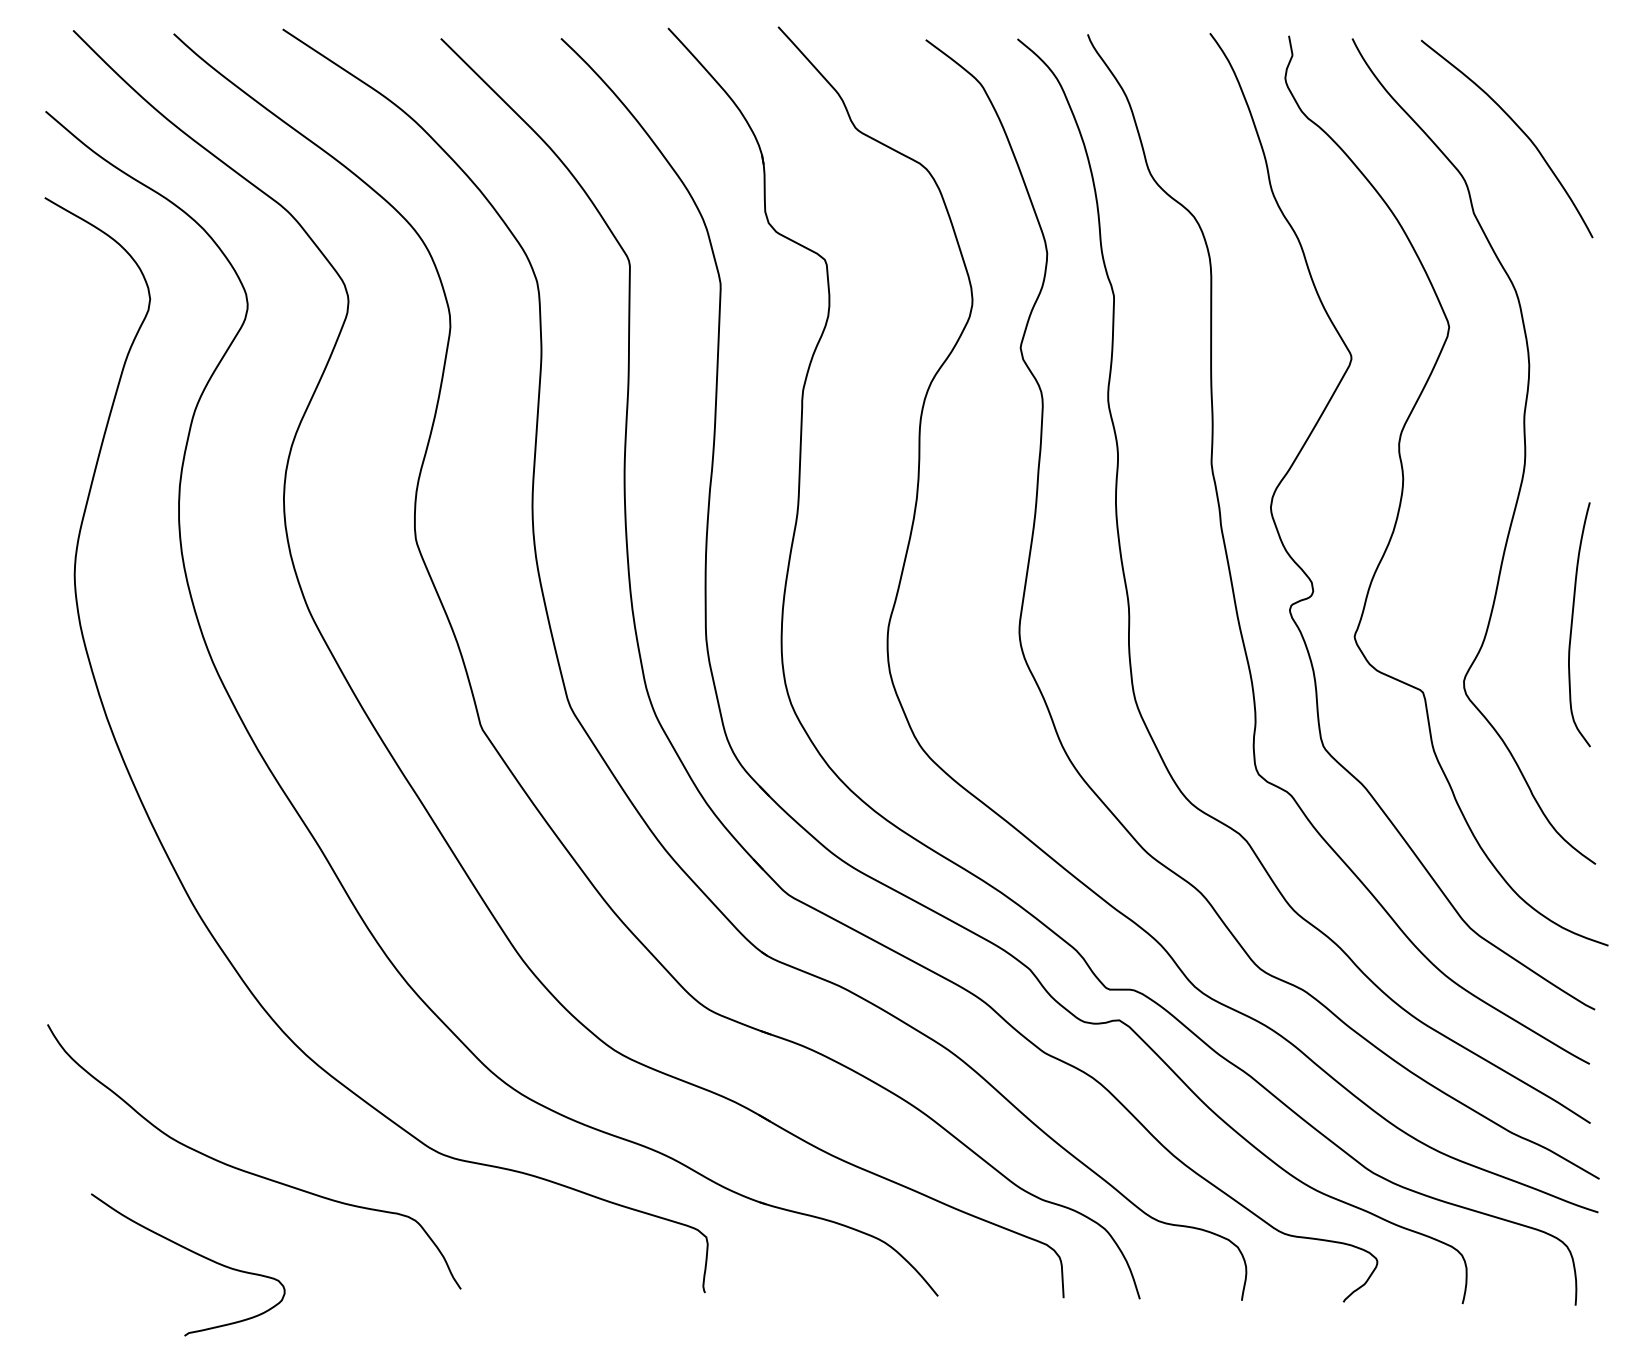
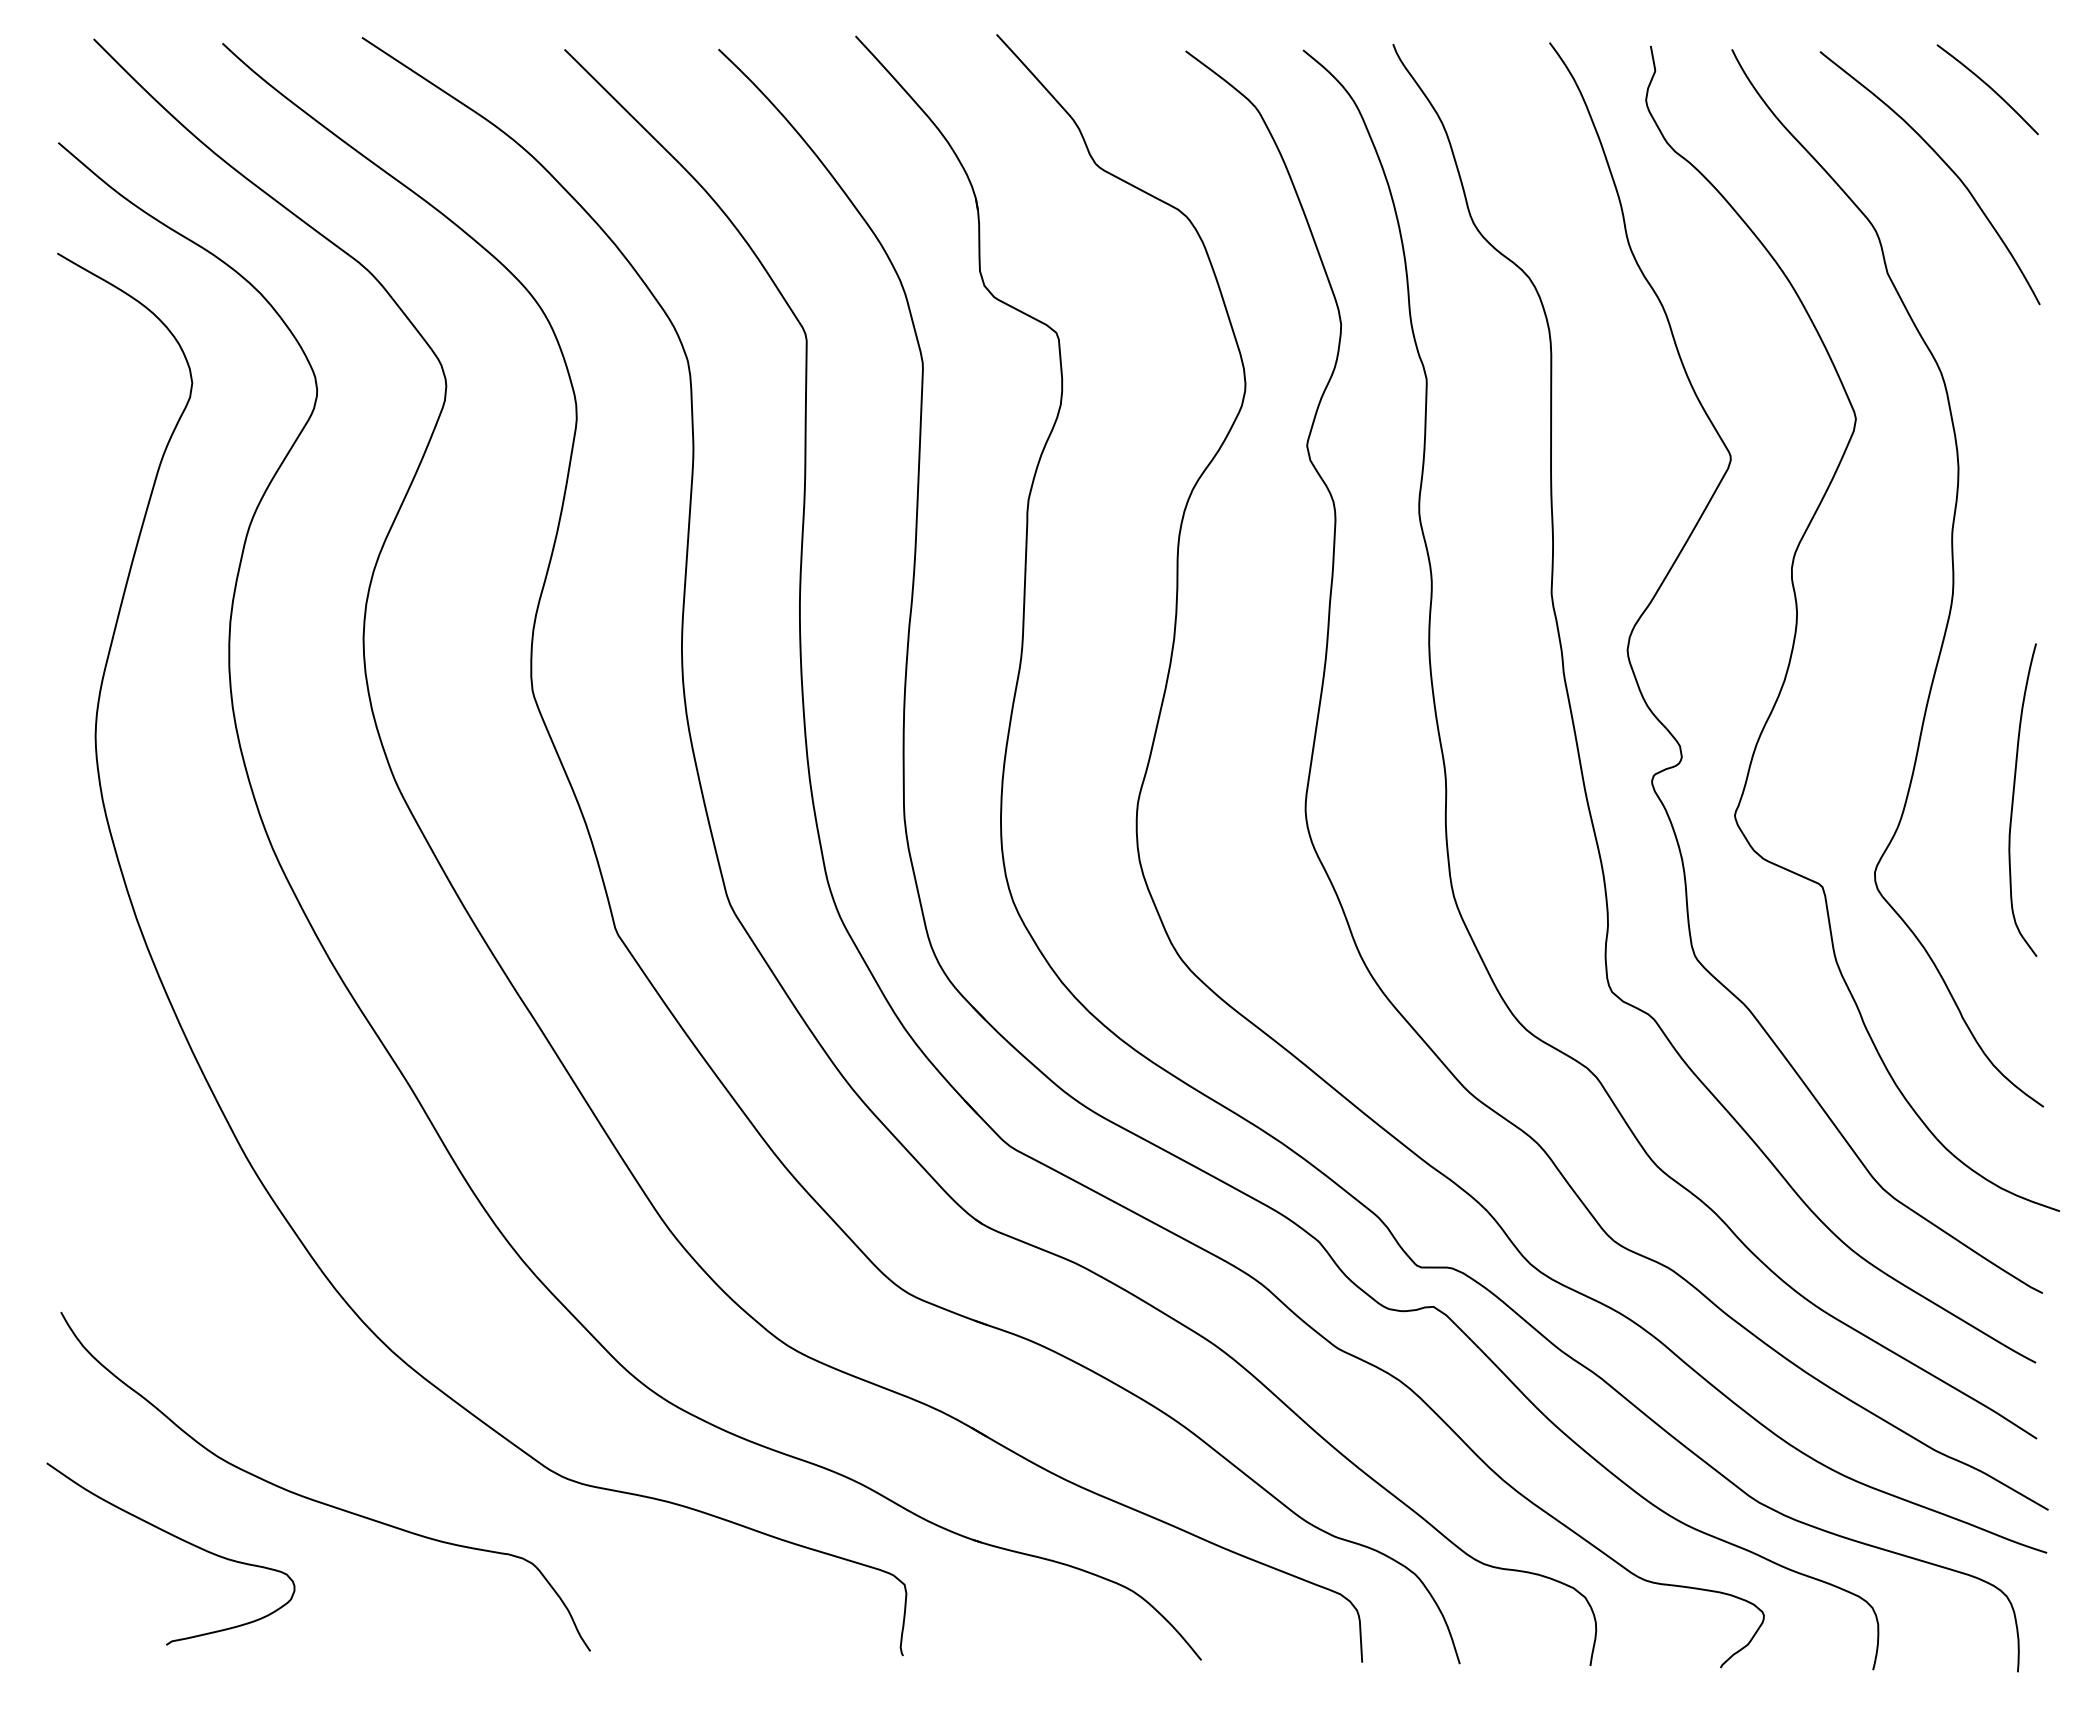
curve: (1552, 68) -> (1988, 87), added
curve: (190, 1251) -> (174, 1537), moved

